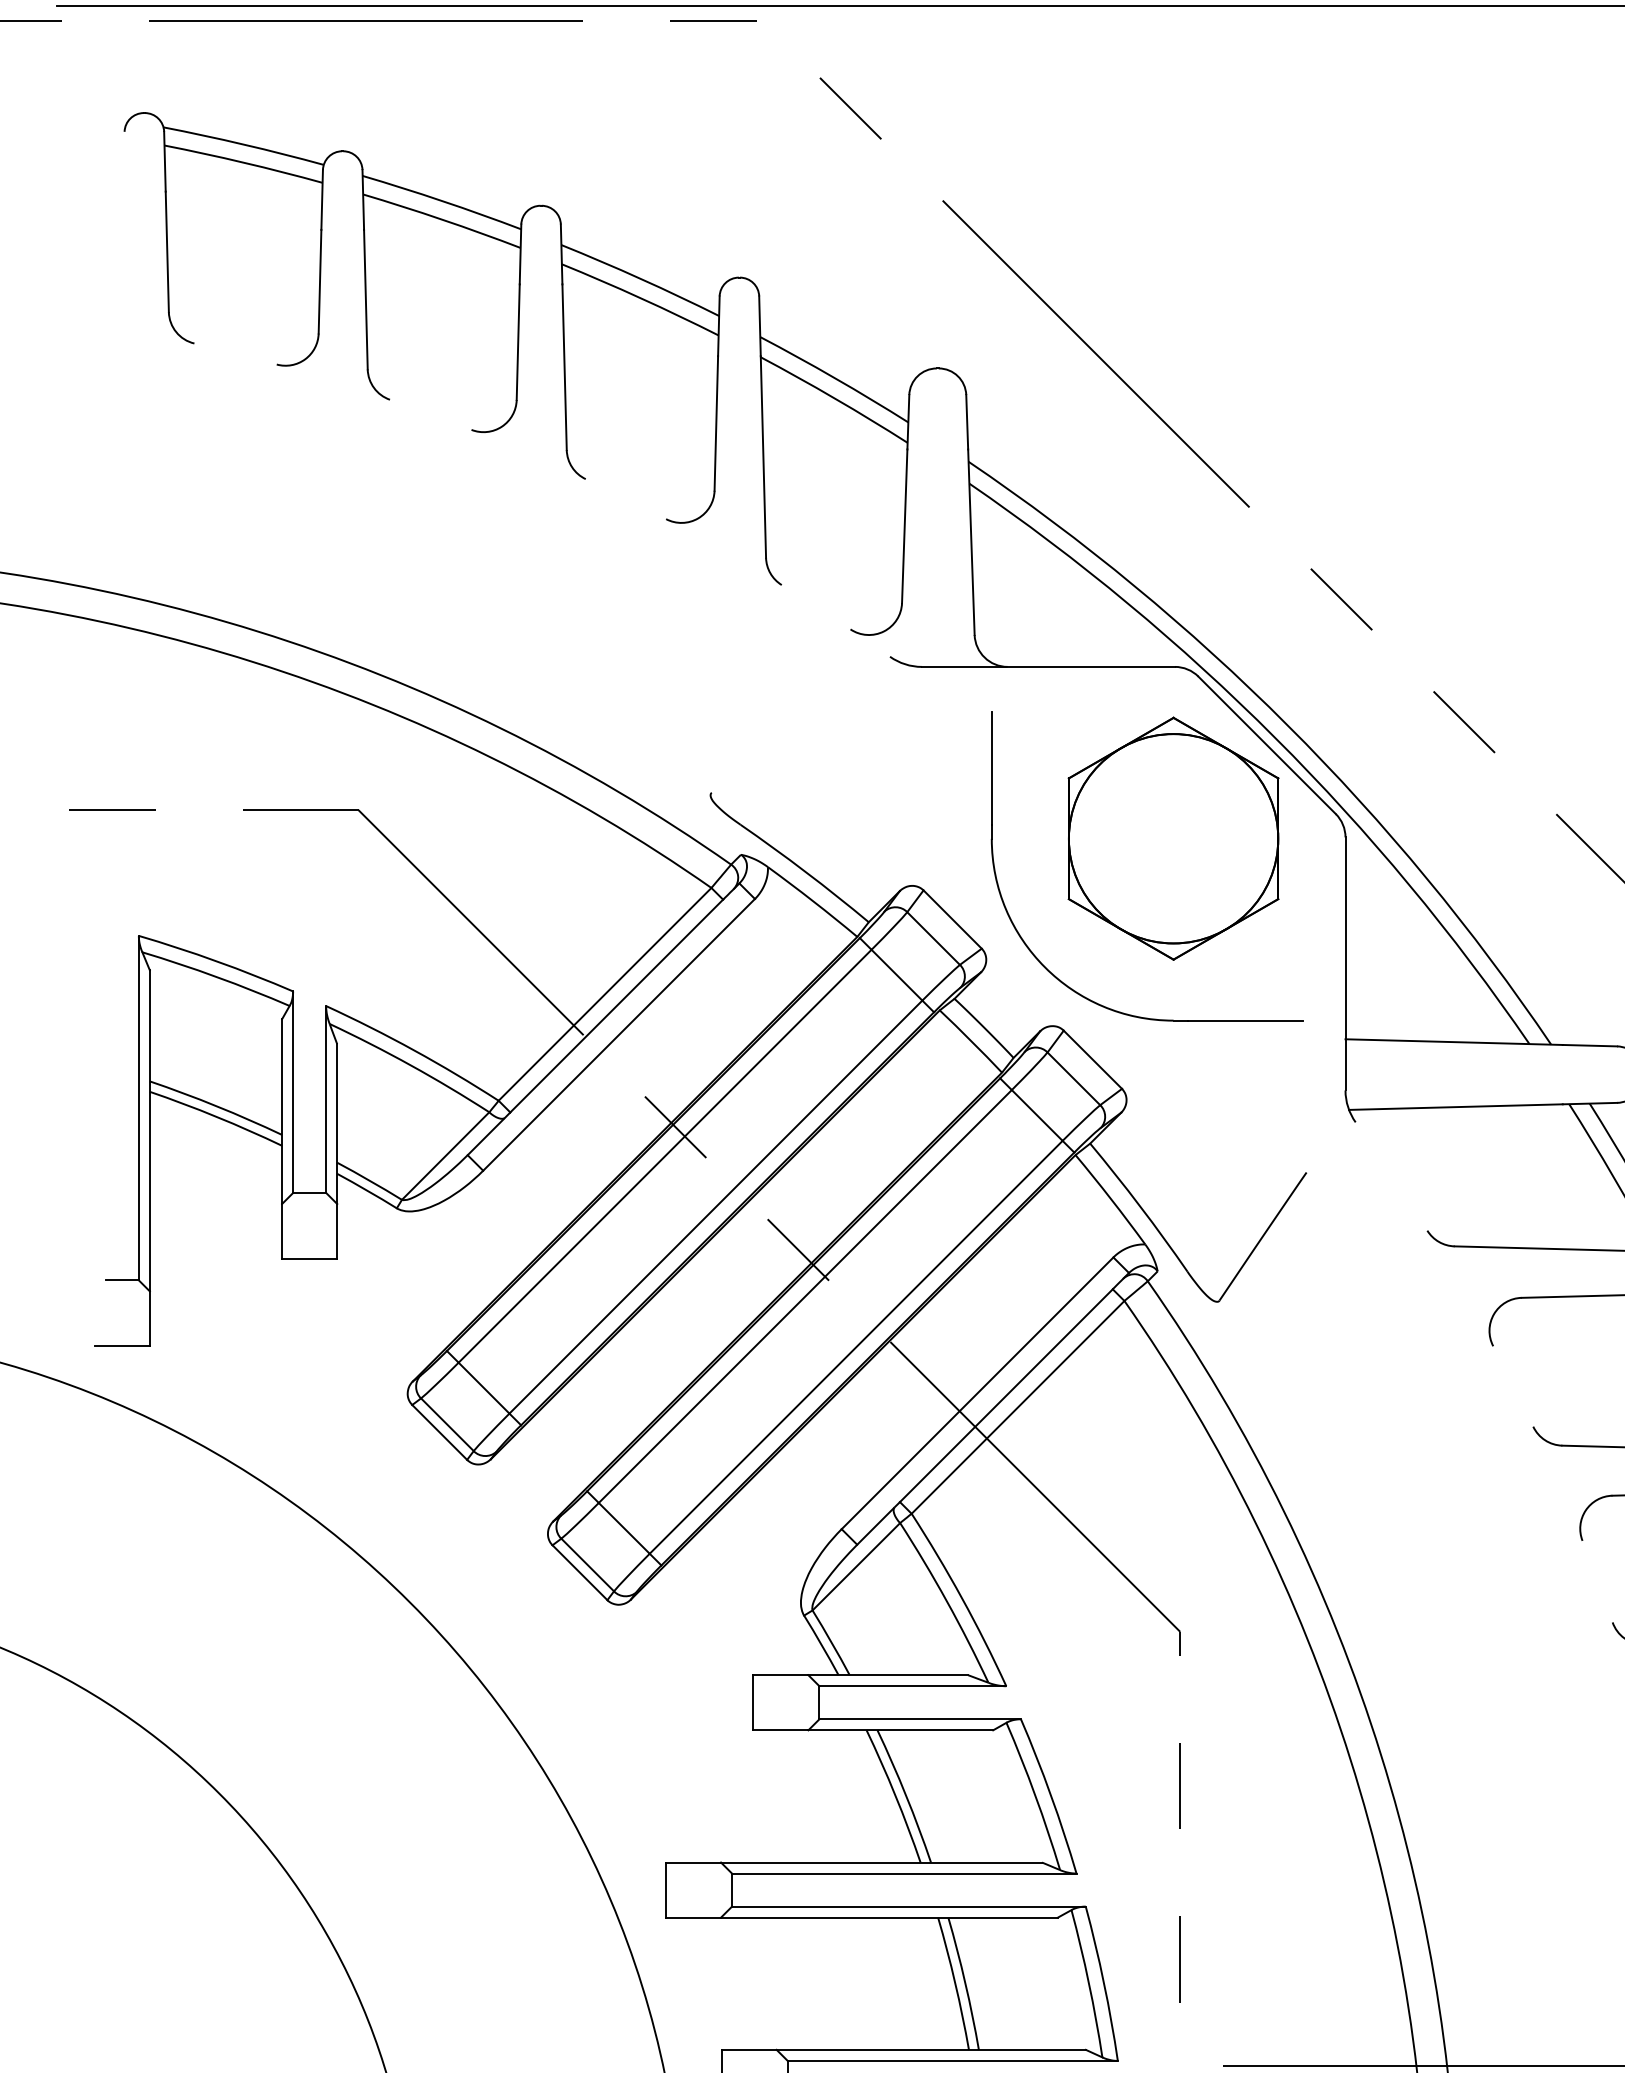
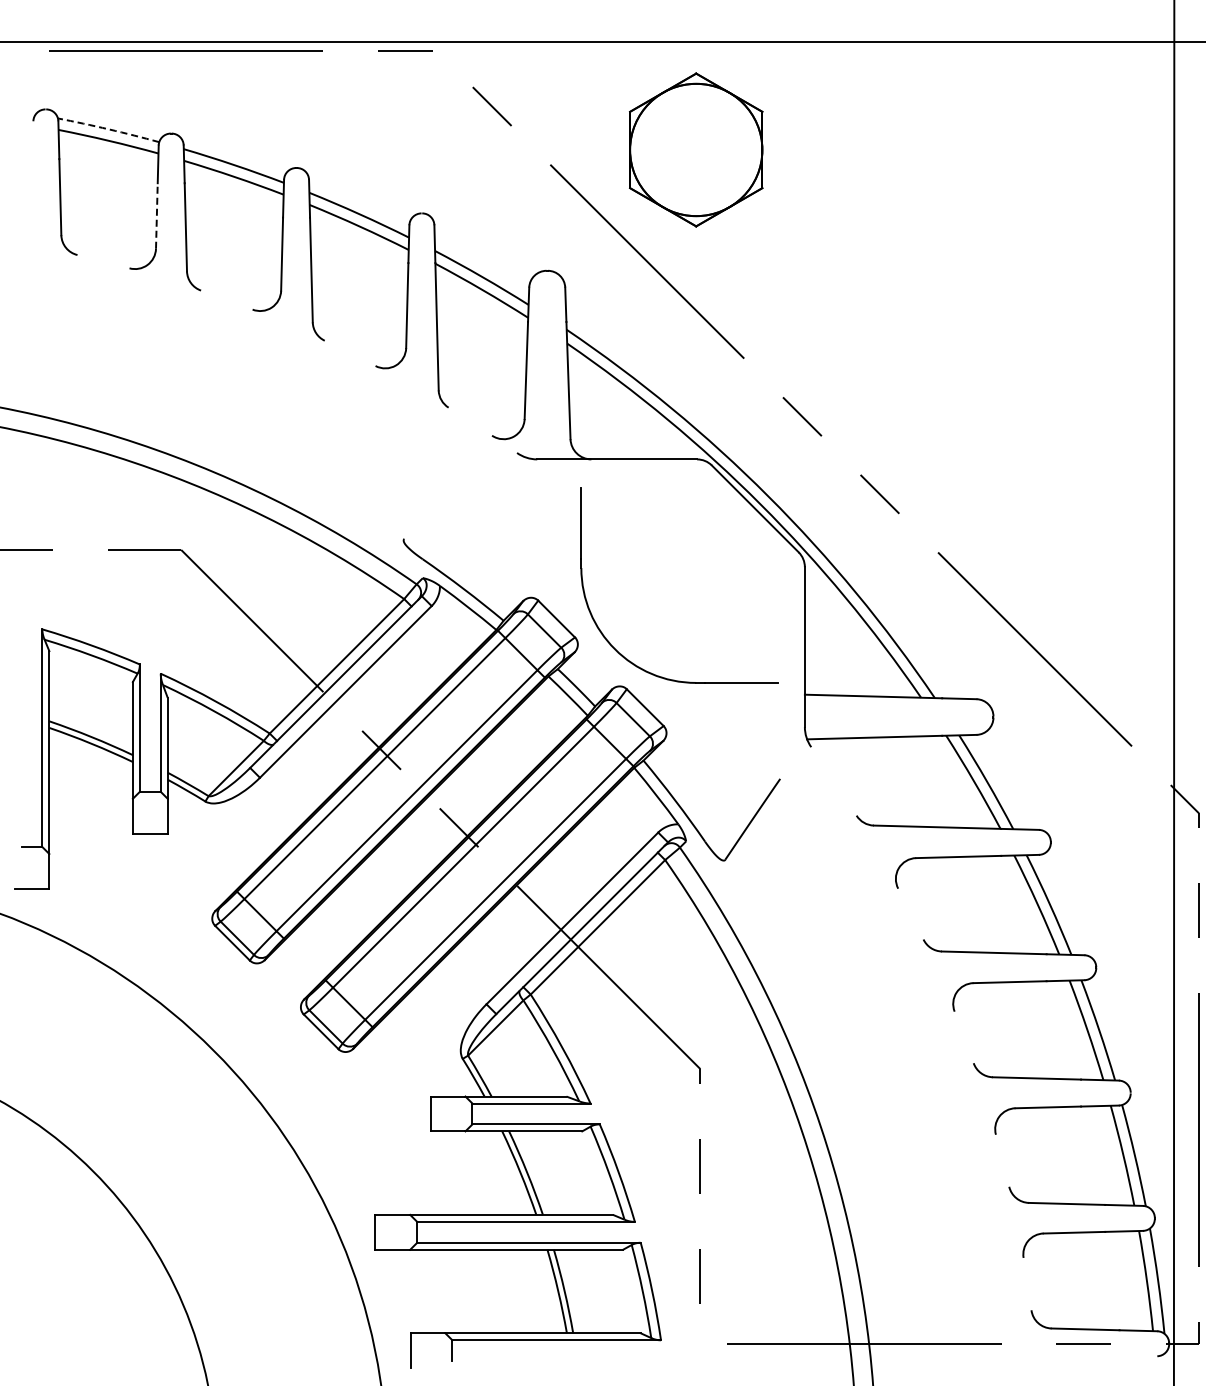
arc: (243, 144) -> (108, 129), solid -> dashed
line: (319, 282) -> (156, 216), solid -> dashed
part: (1173, 837) -> (696, 149), moved

